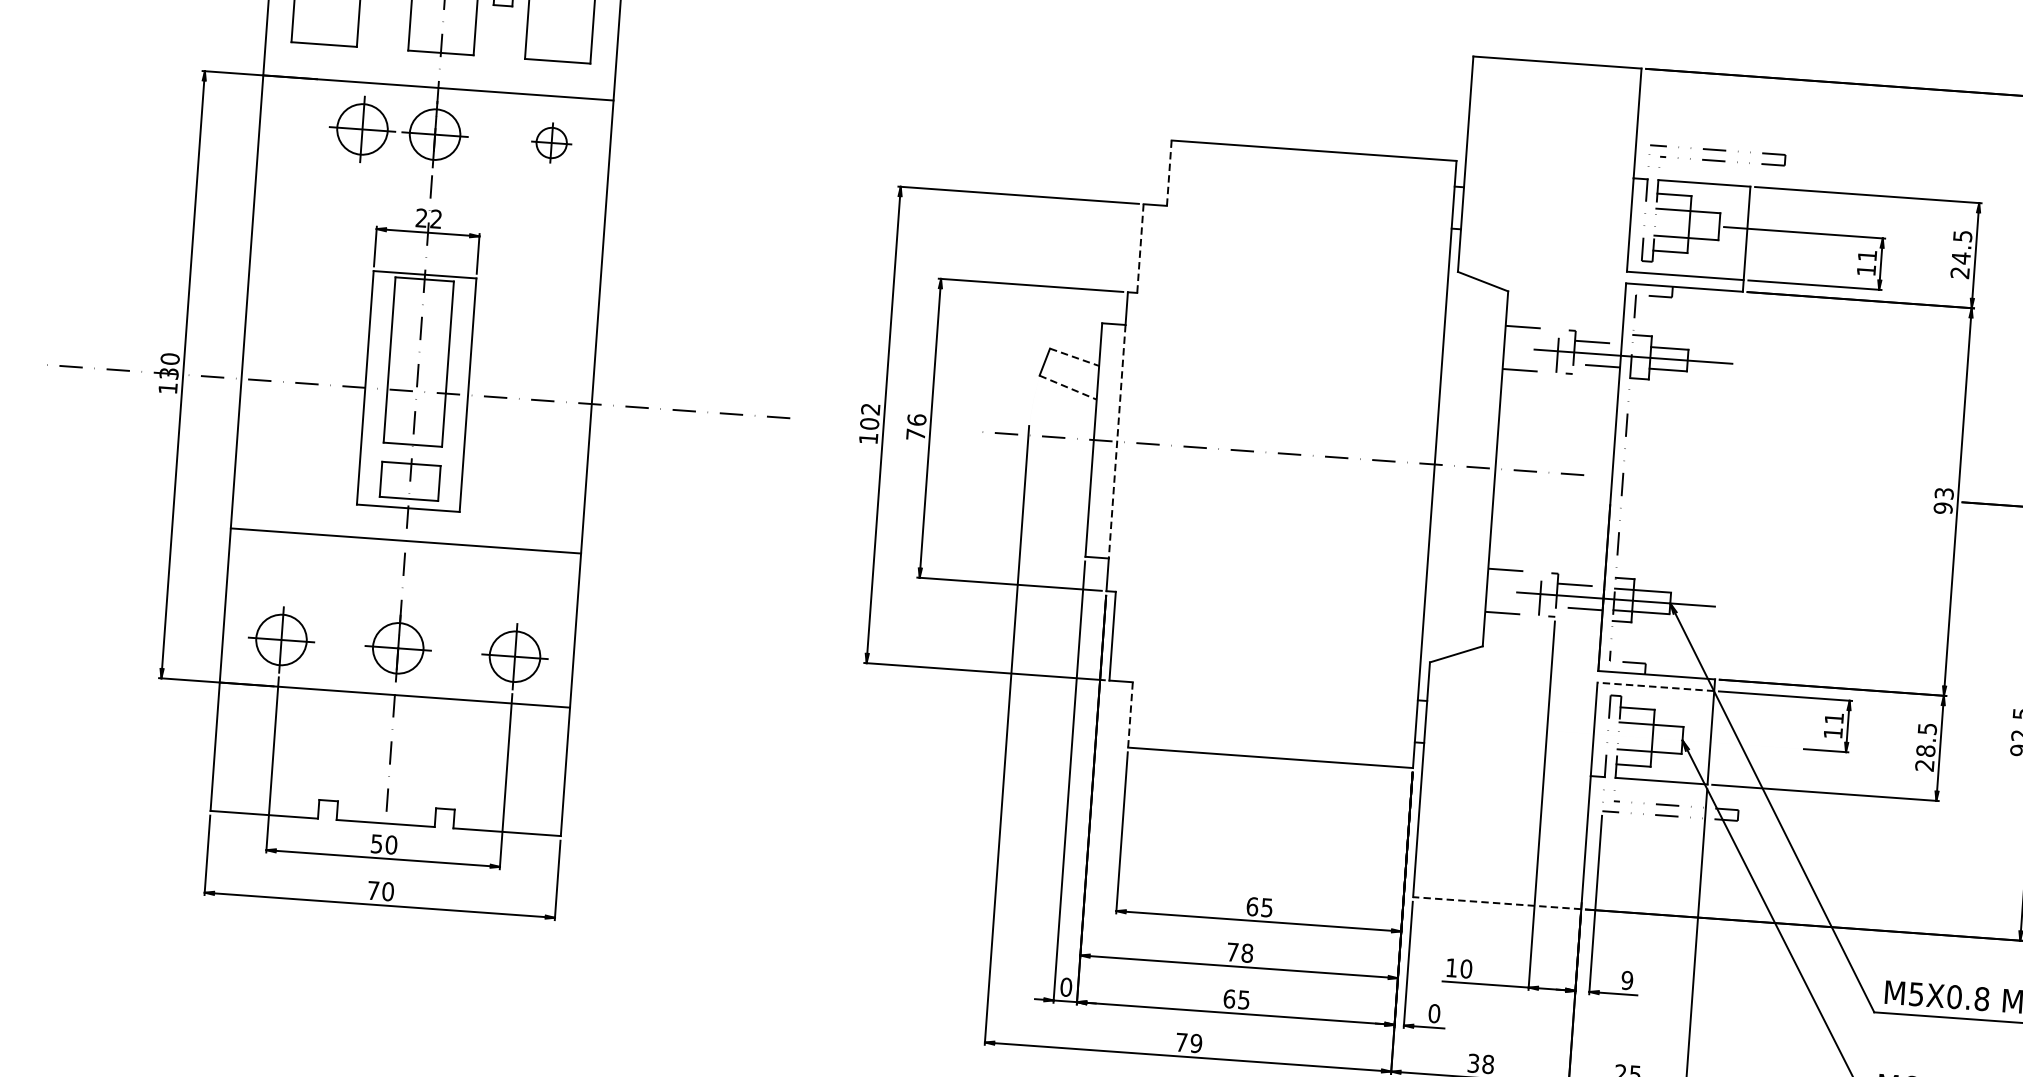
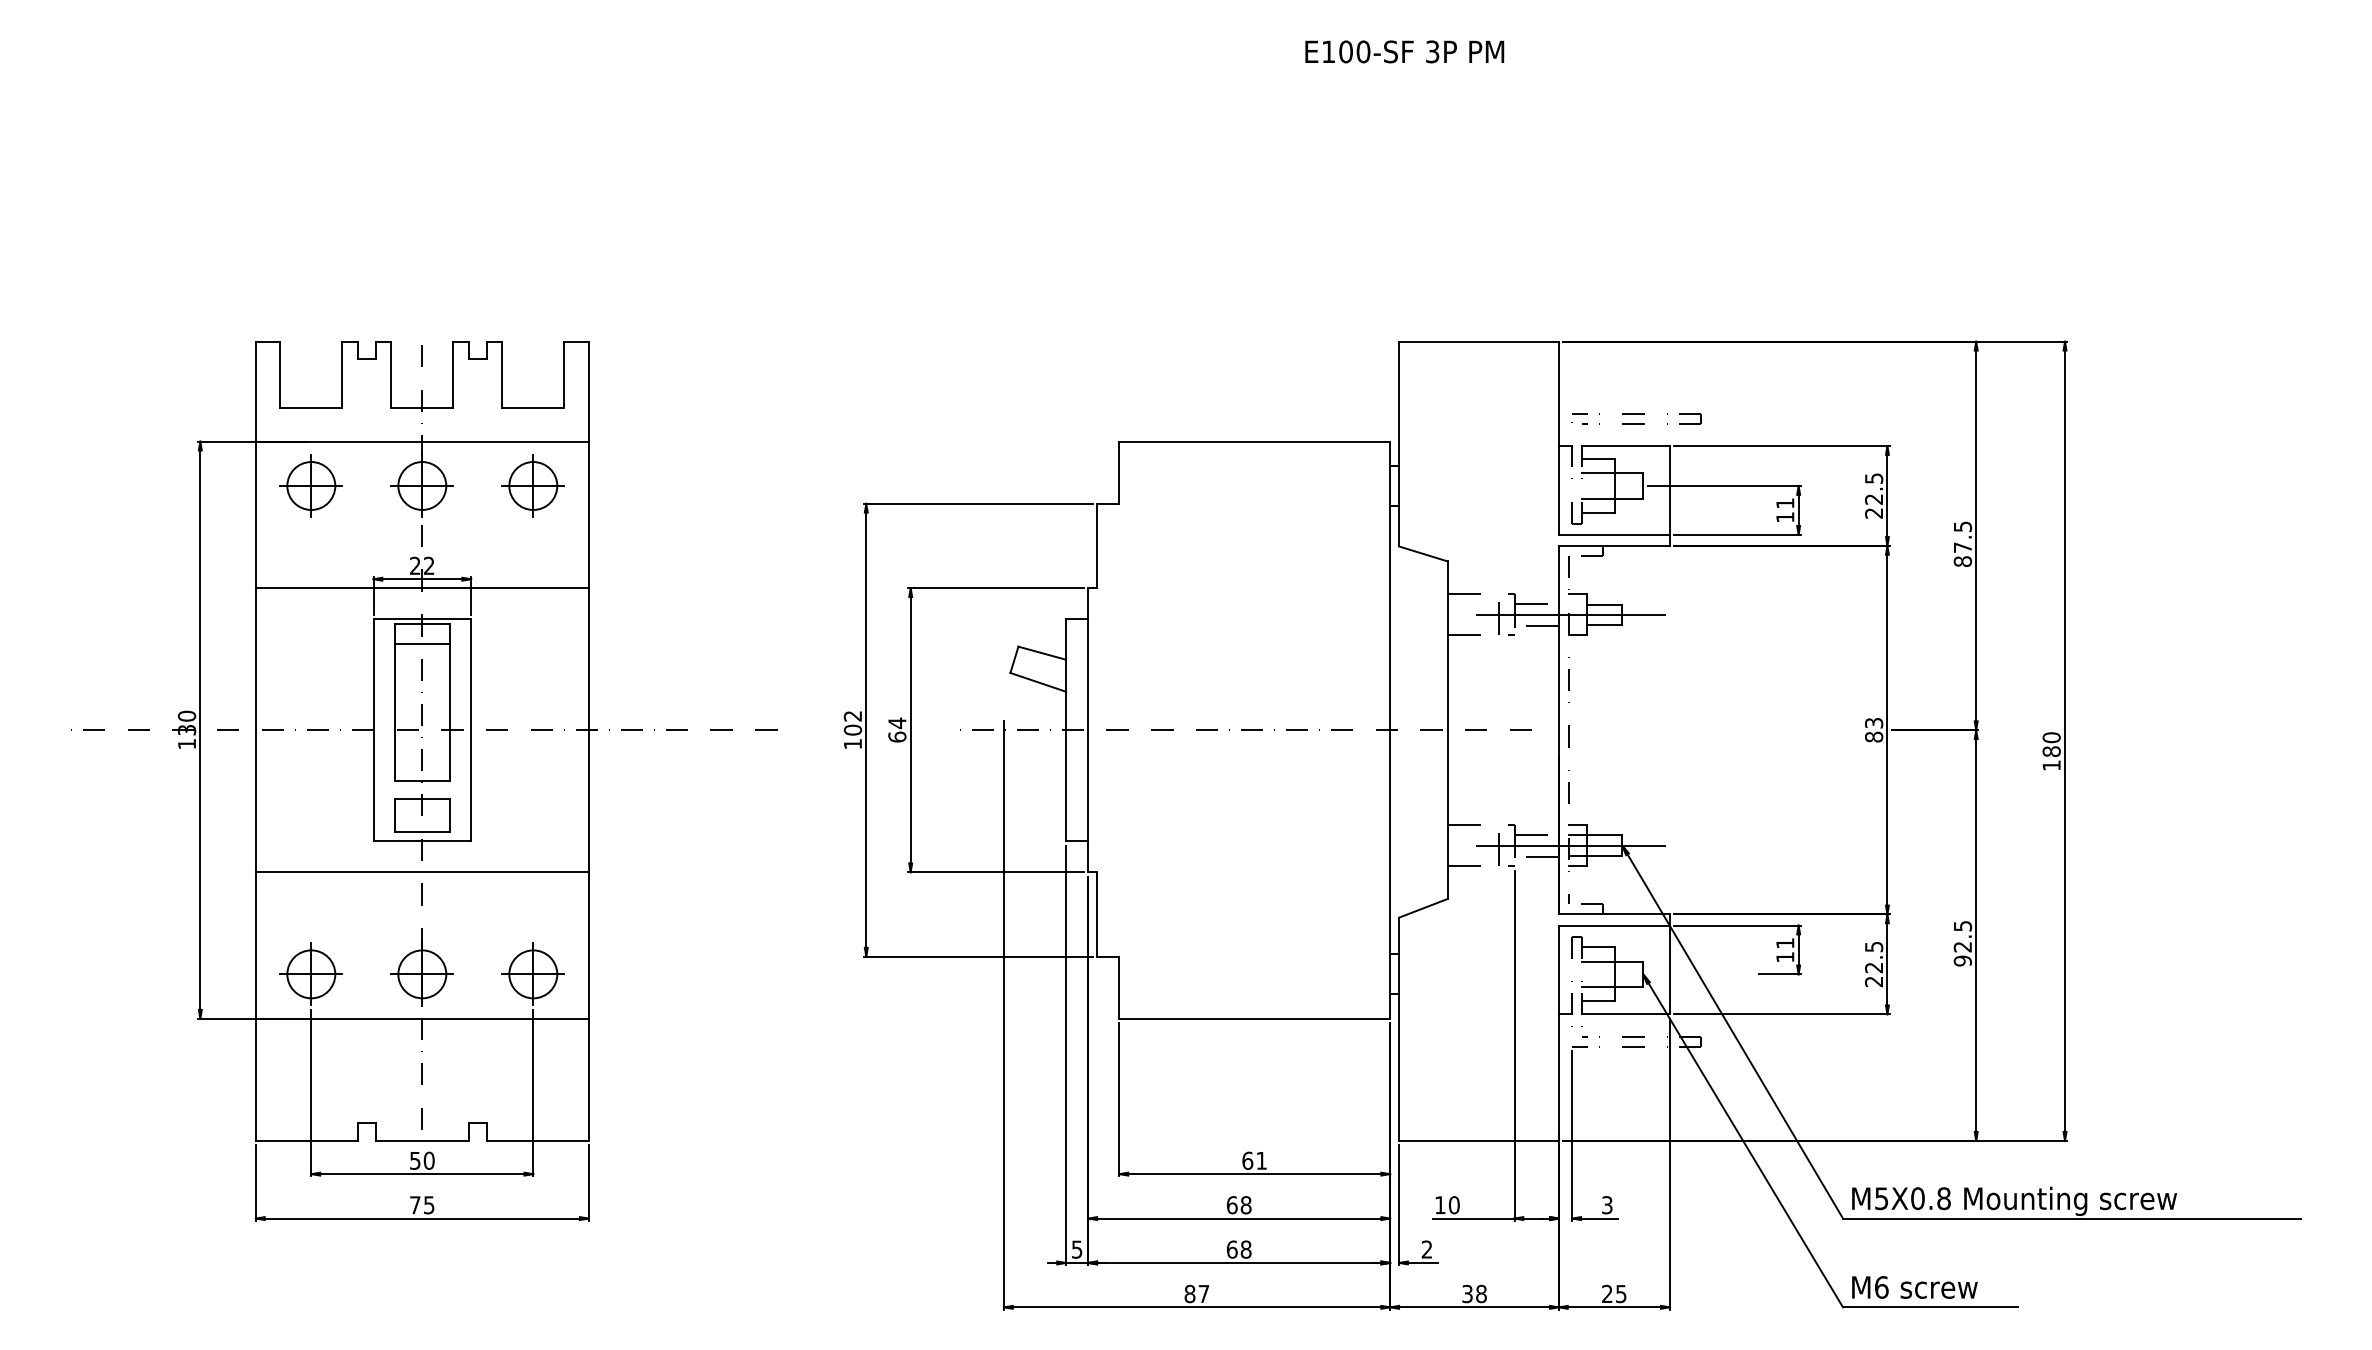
part: (361, 128) -> (310, 485), moved
part: (551, 142) -> (532, 485), size x1.67
line: (1169, 174) -> (1119, 473), dashed -> solid
line: (426, 242) -> (421, 588), added
line: (1140, 249) -> (1097, 546), dashed -> solid
text: (1960, 258) -> (1873, 499), 24.5 -> 22.5
line: (423, 300) -> (422, 643), added
line: (1074, 357) -> (1042, 653), dashed -> solid
line: (1068, 387) -> (1038, 682), dashed -> solid
text: (916, 426) -> (897, 729), 76 -> 64
line: (1117, 442) -> (1088, 730), dashed -> solid
text: (1943, 507) -> (1874, 736), 93 -> 83
line: (1654, 686) -> (1613, 925), dashed -> solid
line: (1130, 715) -> (1119, 988), dashed -> solid
text: (1926, 750) -> (1874, 967), 28.5 -> 22.5
text: (387, 891) -> (428, 1205), 70 -> 75
line: (1496, 902) -> (1478, 1140), dashed -> solid
text: (1266, 907) -> (1261, 1160), 65 -> 61
text: (1232, 952) -> (1231, 1205), 78 -> 68
text: (1626, 980) -> (1606, 1205), 9 -> 3
text: (1065, 987) -> (1076, 1249), 0 -> 5
text: (1243, 999) -> (1245, 1249), 65 -> 68
text: (1433, 1013) -> (1426, 1249), 0 -> 2
text: (1188, 1042) -> (1196, 1293), 79 -> 87

